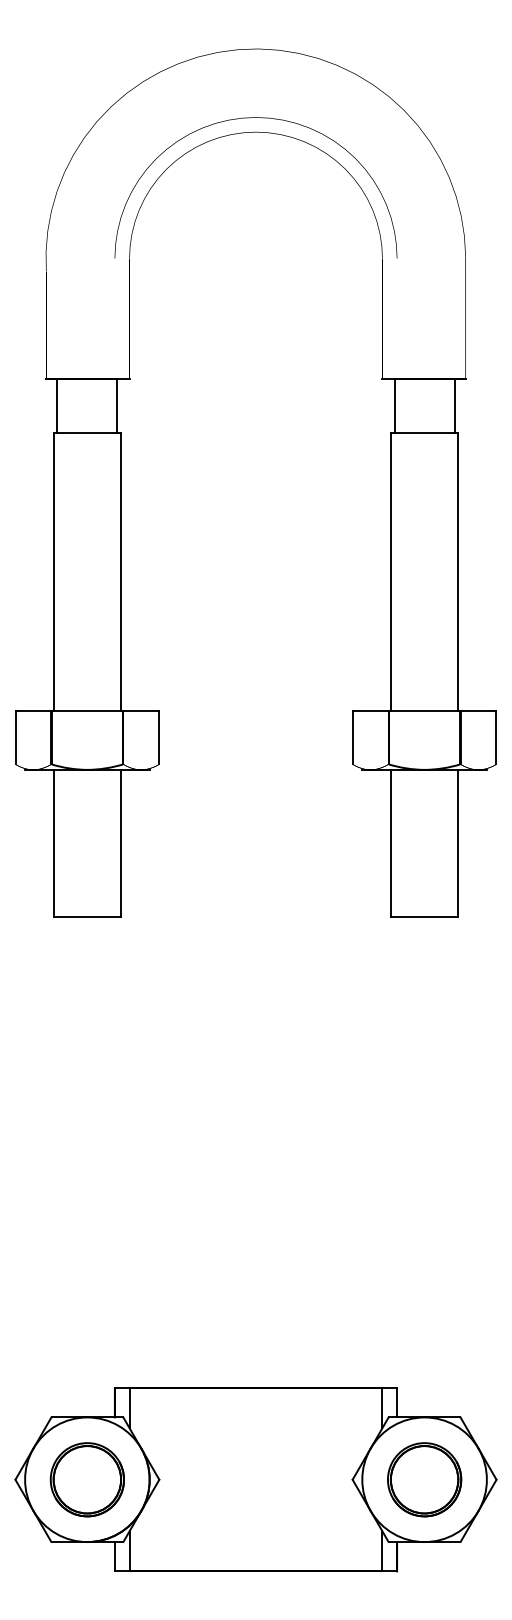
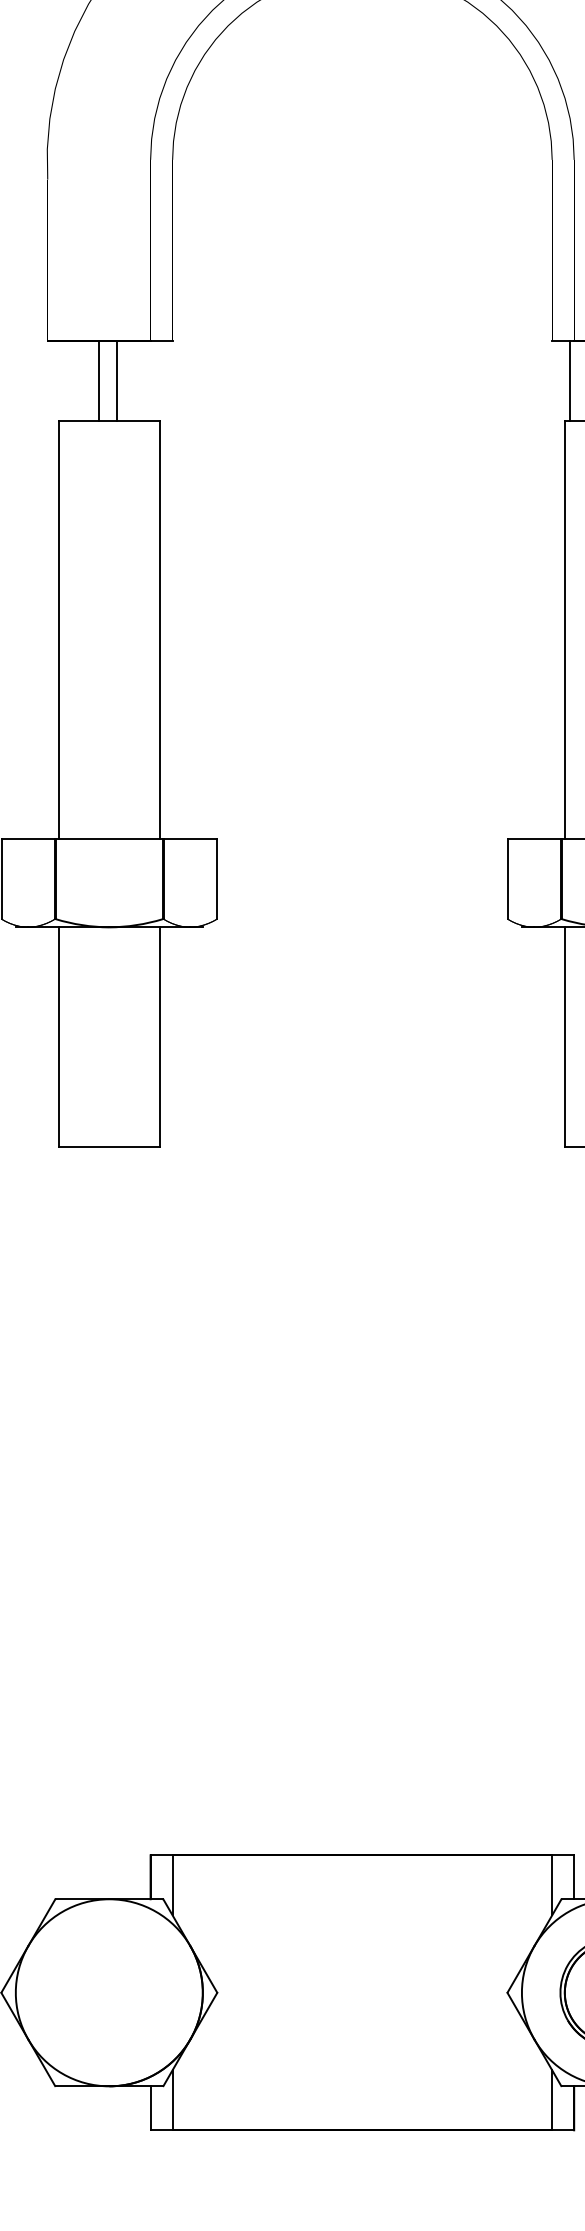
line: (57, 405) -> (98, 380), moved
line: (117, 405) -> (116, 380), moved
part: (86, 1479) -> (107, 1992), removed

